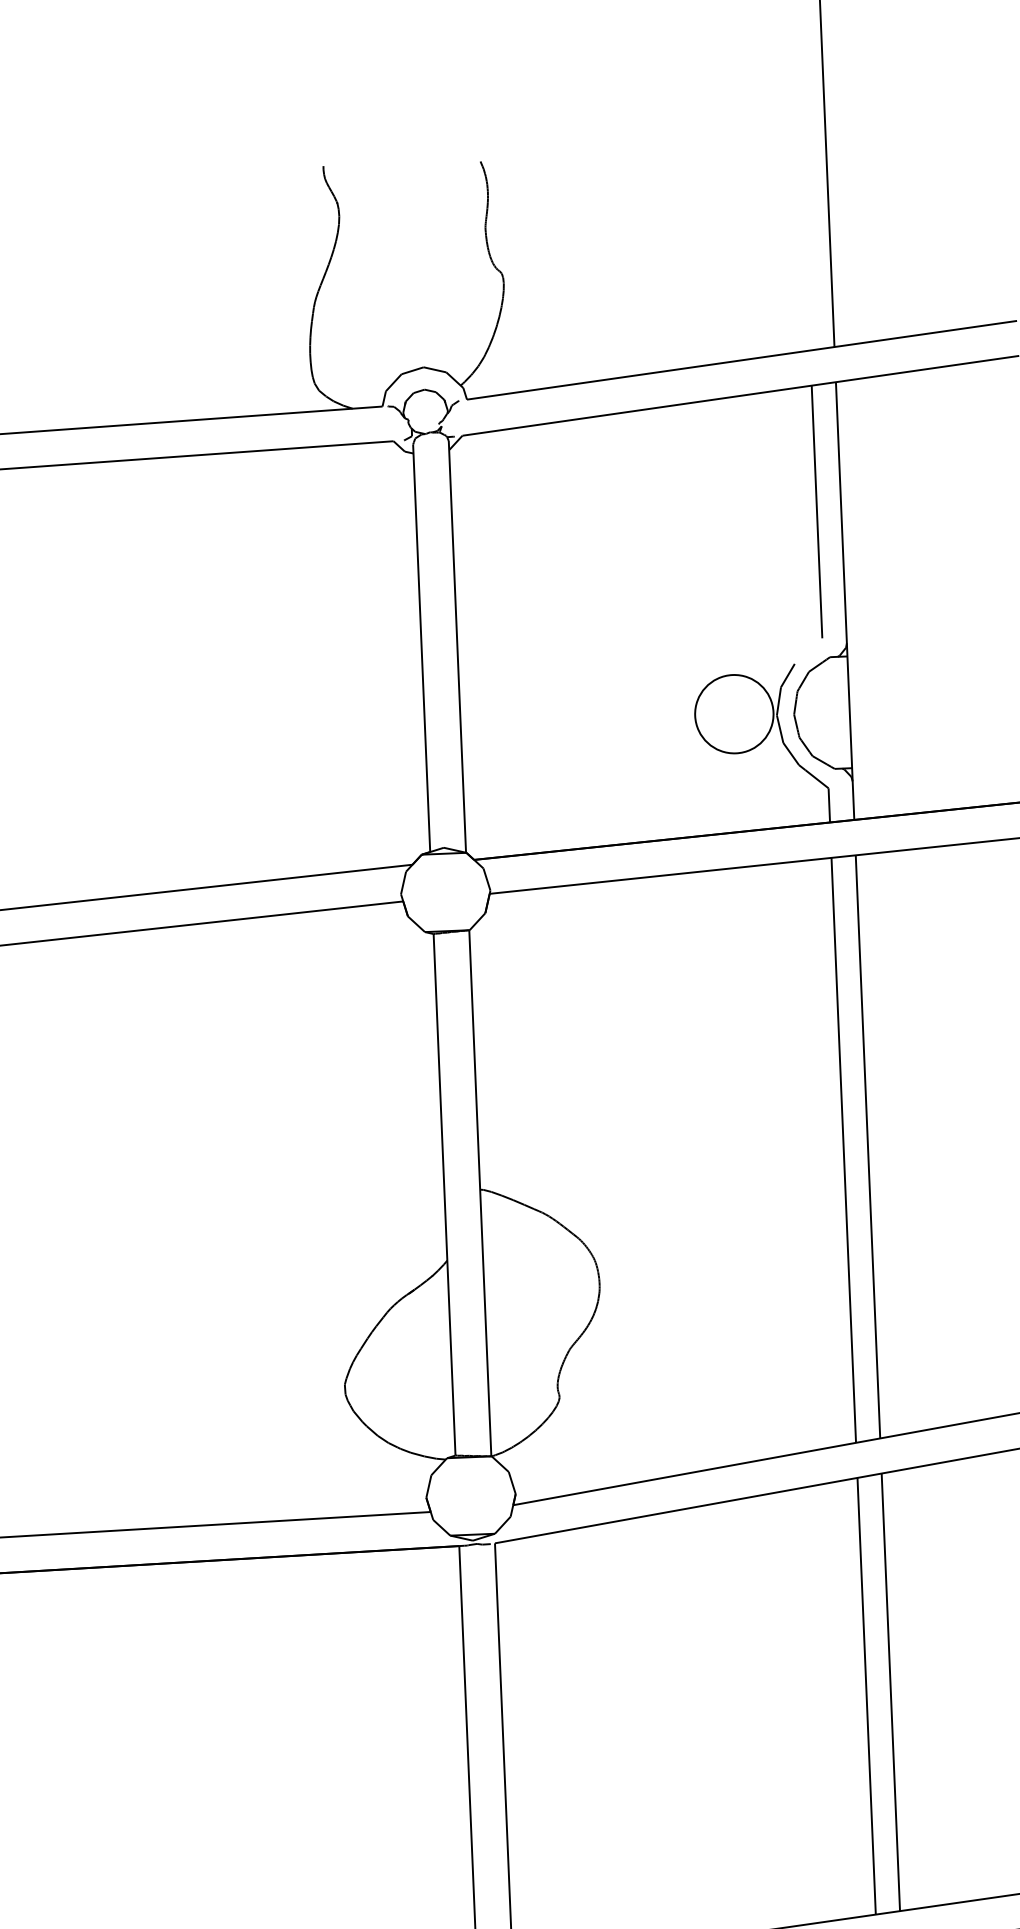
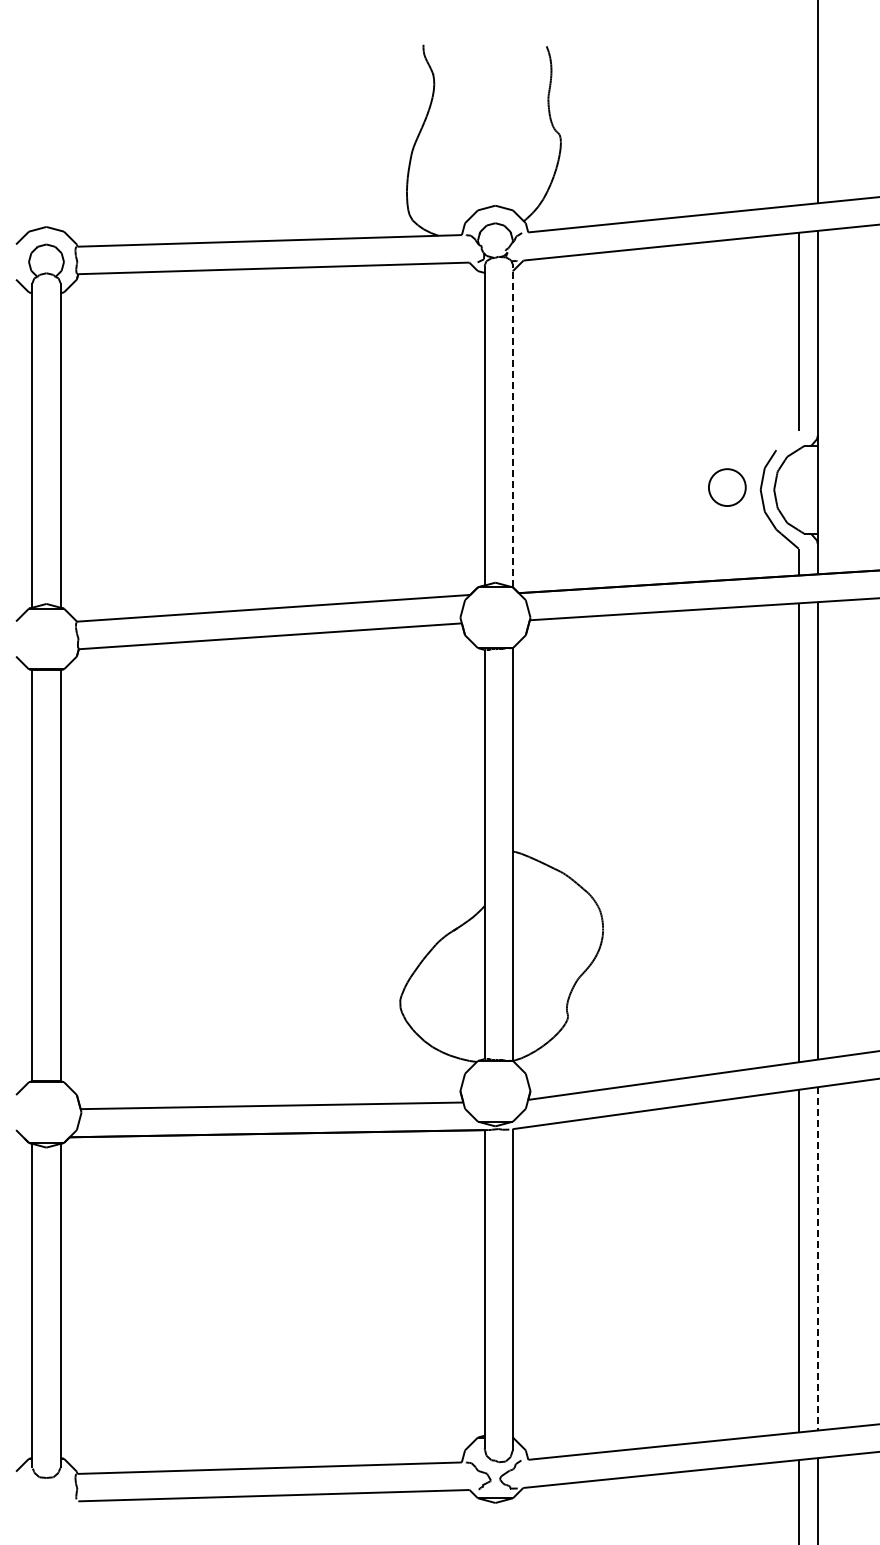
line: (457, 646) -> (512, 425), solid -> dashed
circle: (734, 714) -> (727, 487), size x0.6
line: (890, 1691) -> (817, 1258), solid -> dashed

